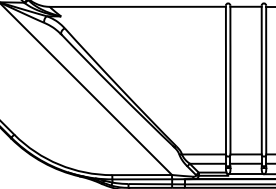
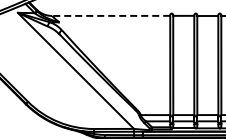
line: (137, 6) -> (110, 15), solid -> dashed

